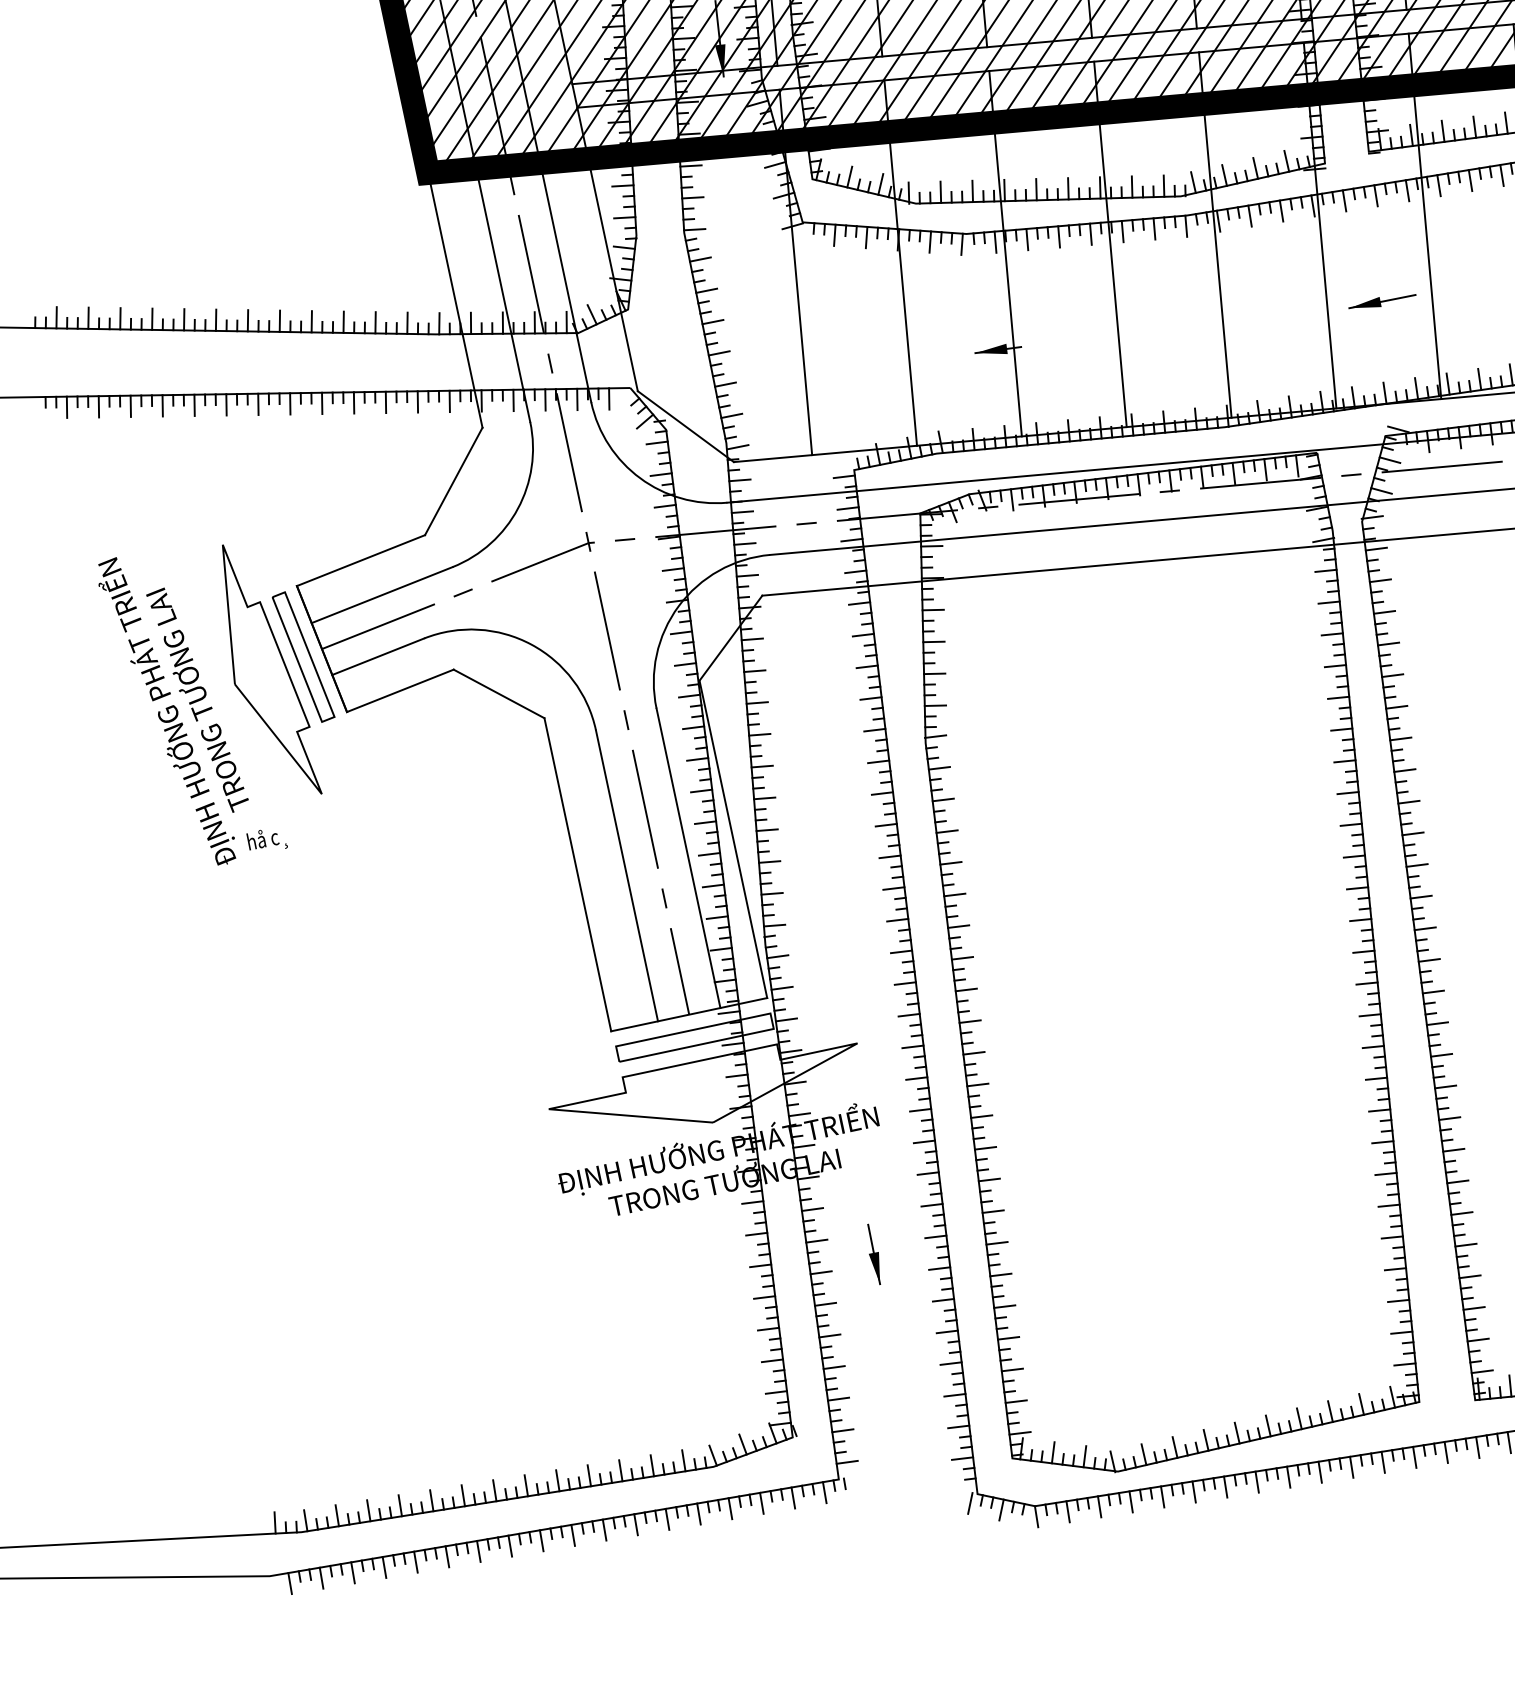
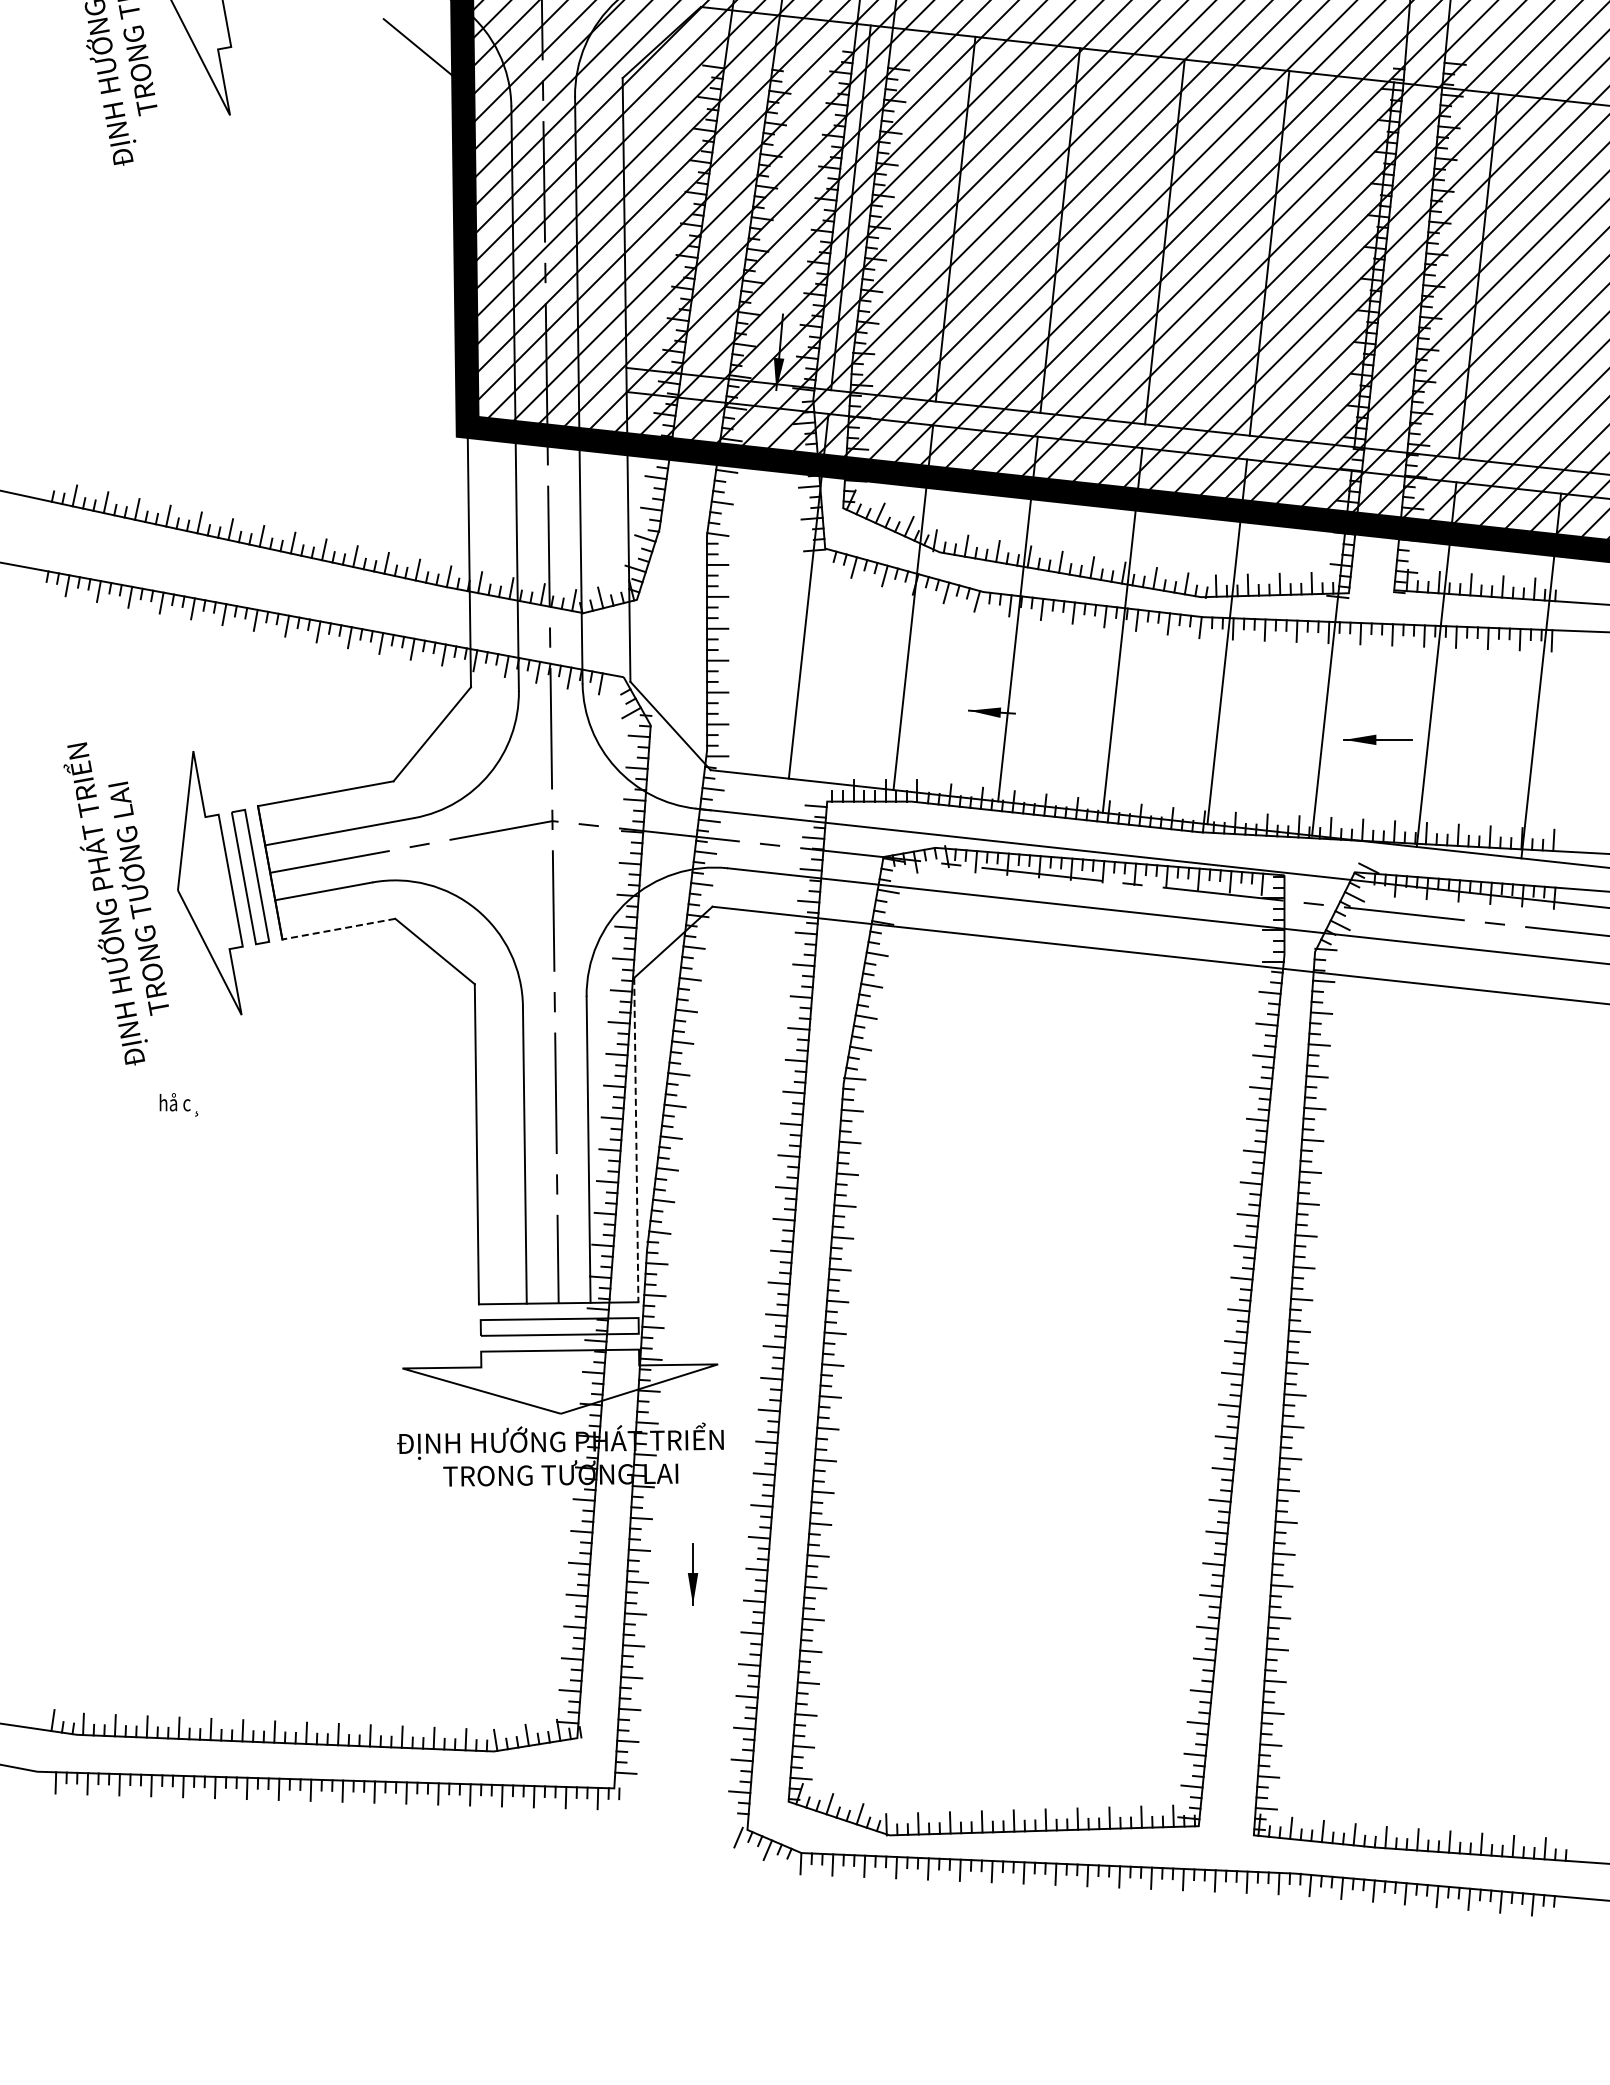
line: (400, 691) -> (338, 929), solid -> dashed
line: (733, 839) -> (636, 1140), solid -> dashed
text: (266, 840) -> (178, 1104), moved

